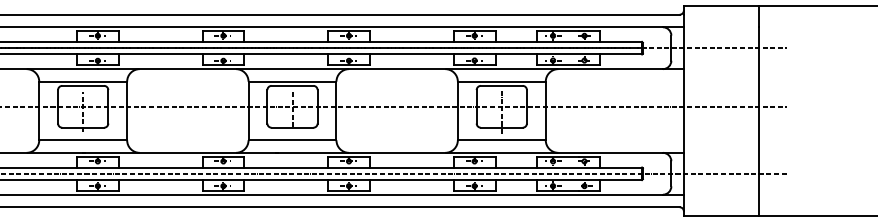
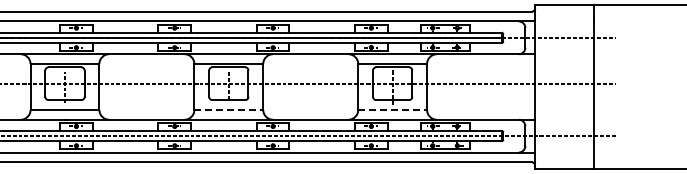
line: (293, 139) -> (229, 109), solid -> dashed
line: (502, 139) -> (393, 109), solid -> dashed

